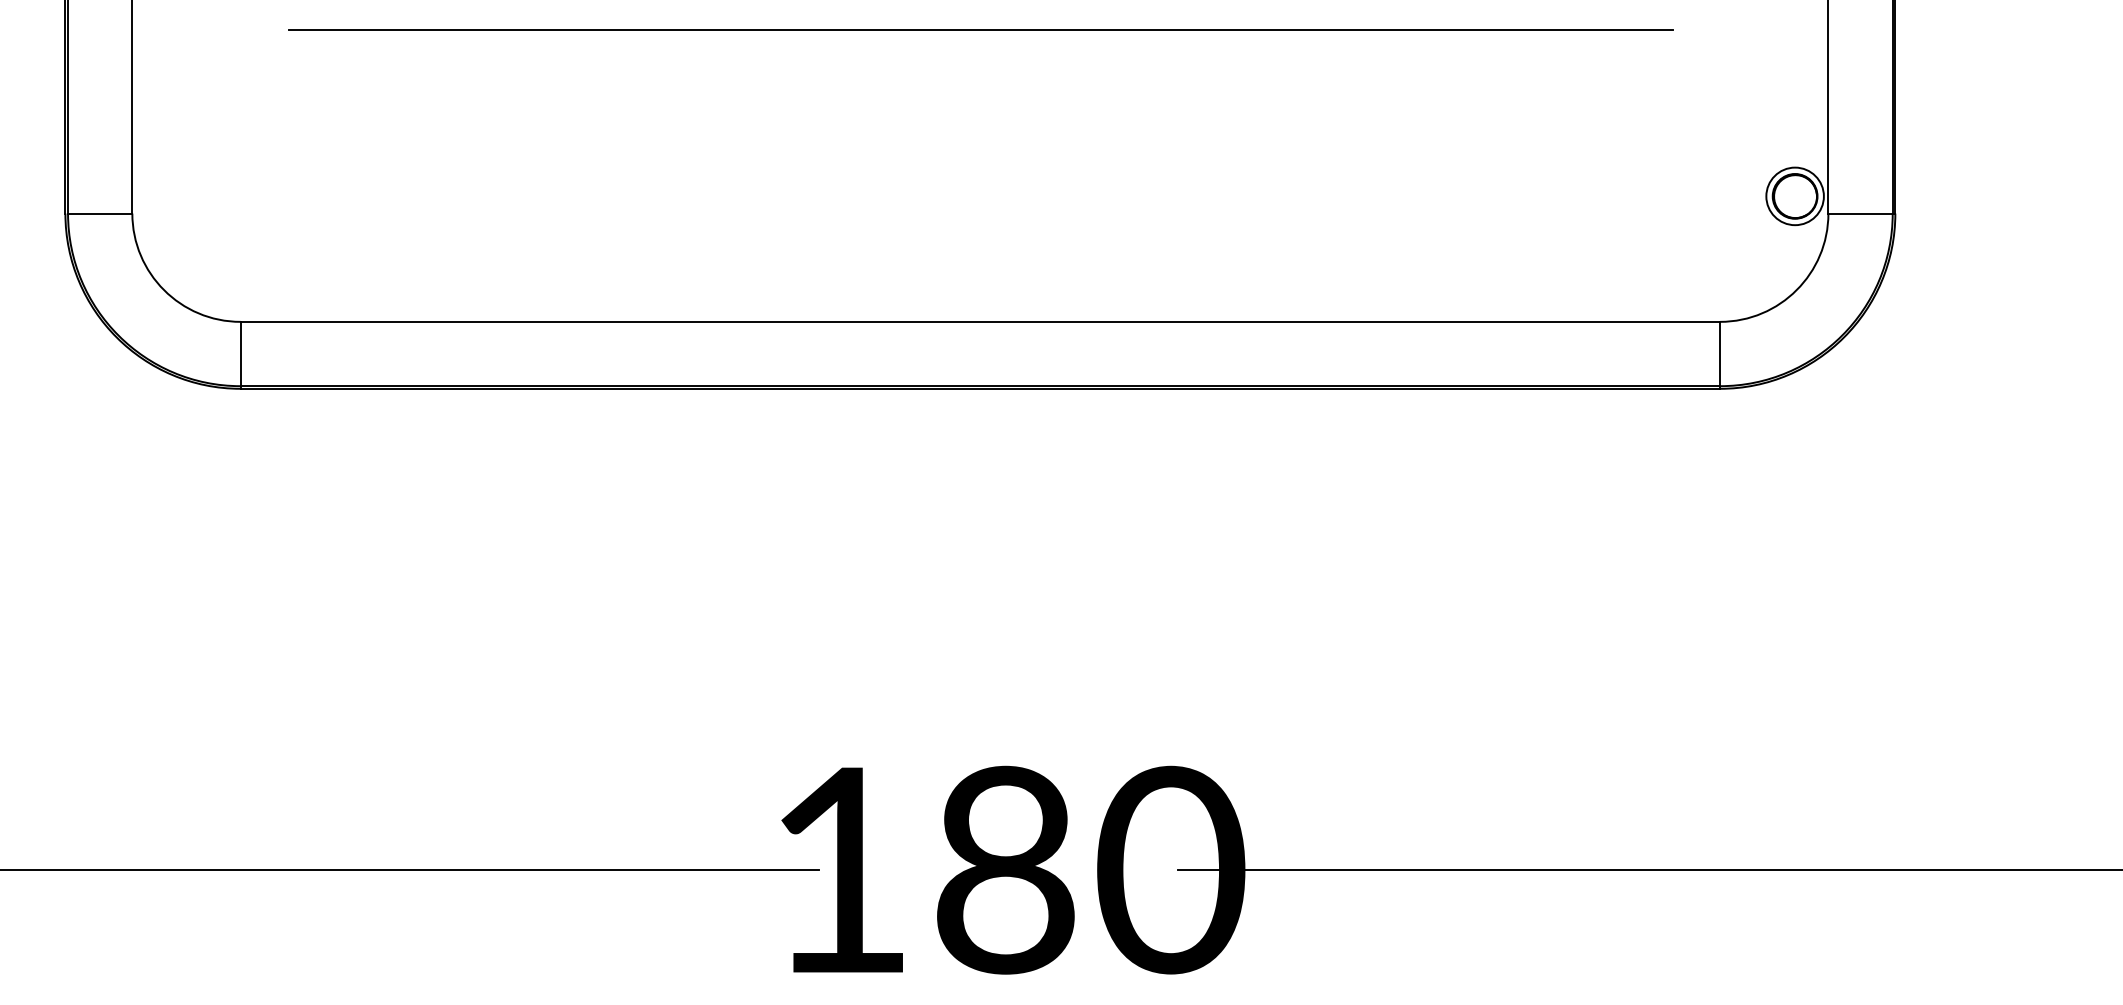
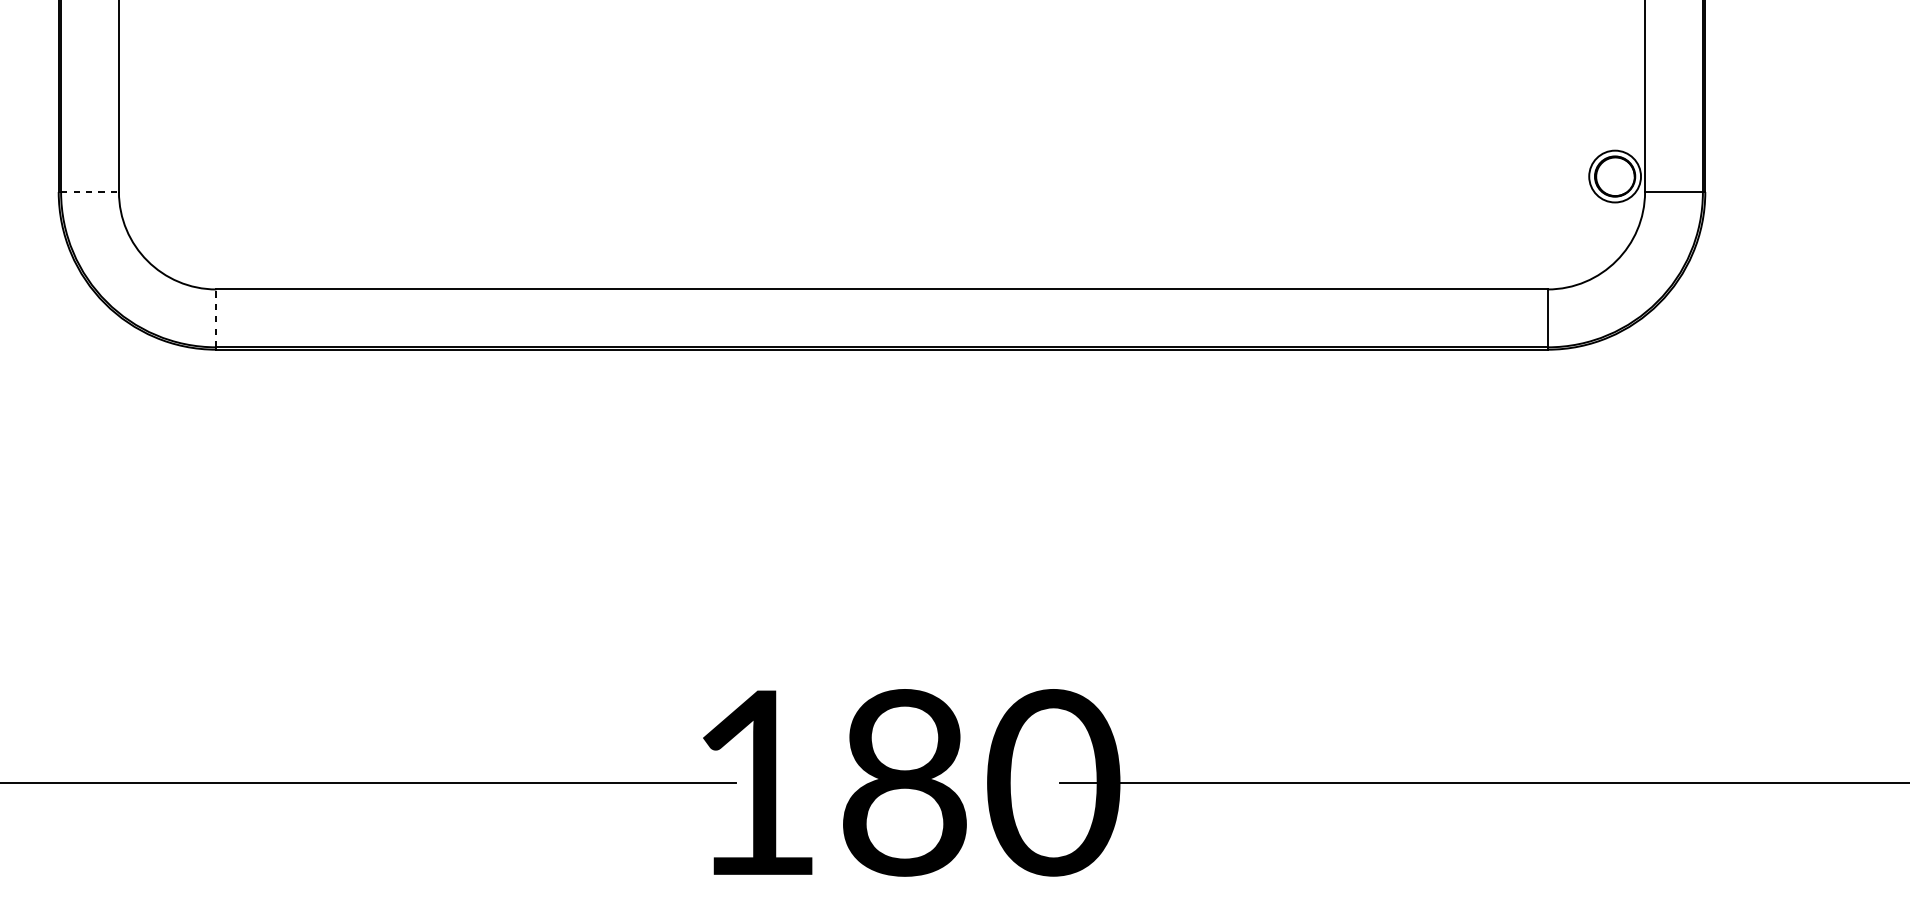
line: (980, 30) -> (882, 27), removed
line: (100, 213) -> (90, 191), solid -> dashed
line: (240, 353) -> (216, 317), solid -> dashed

